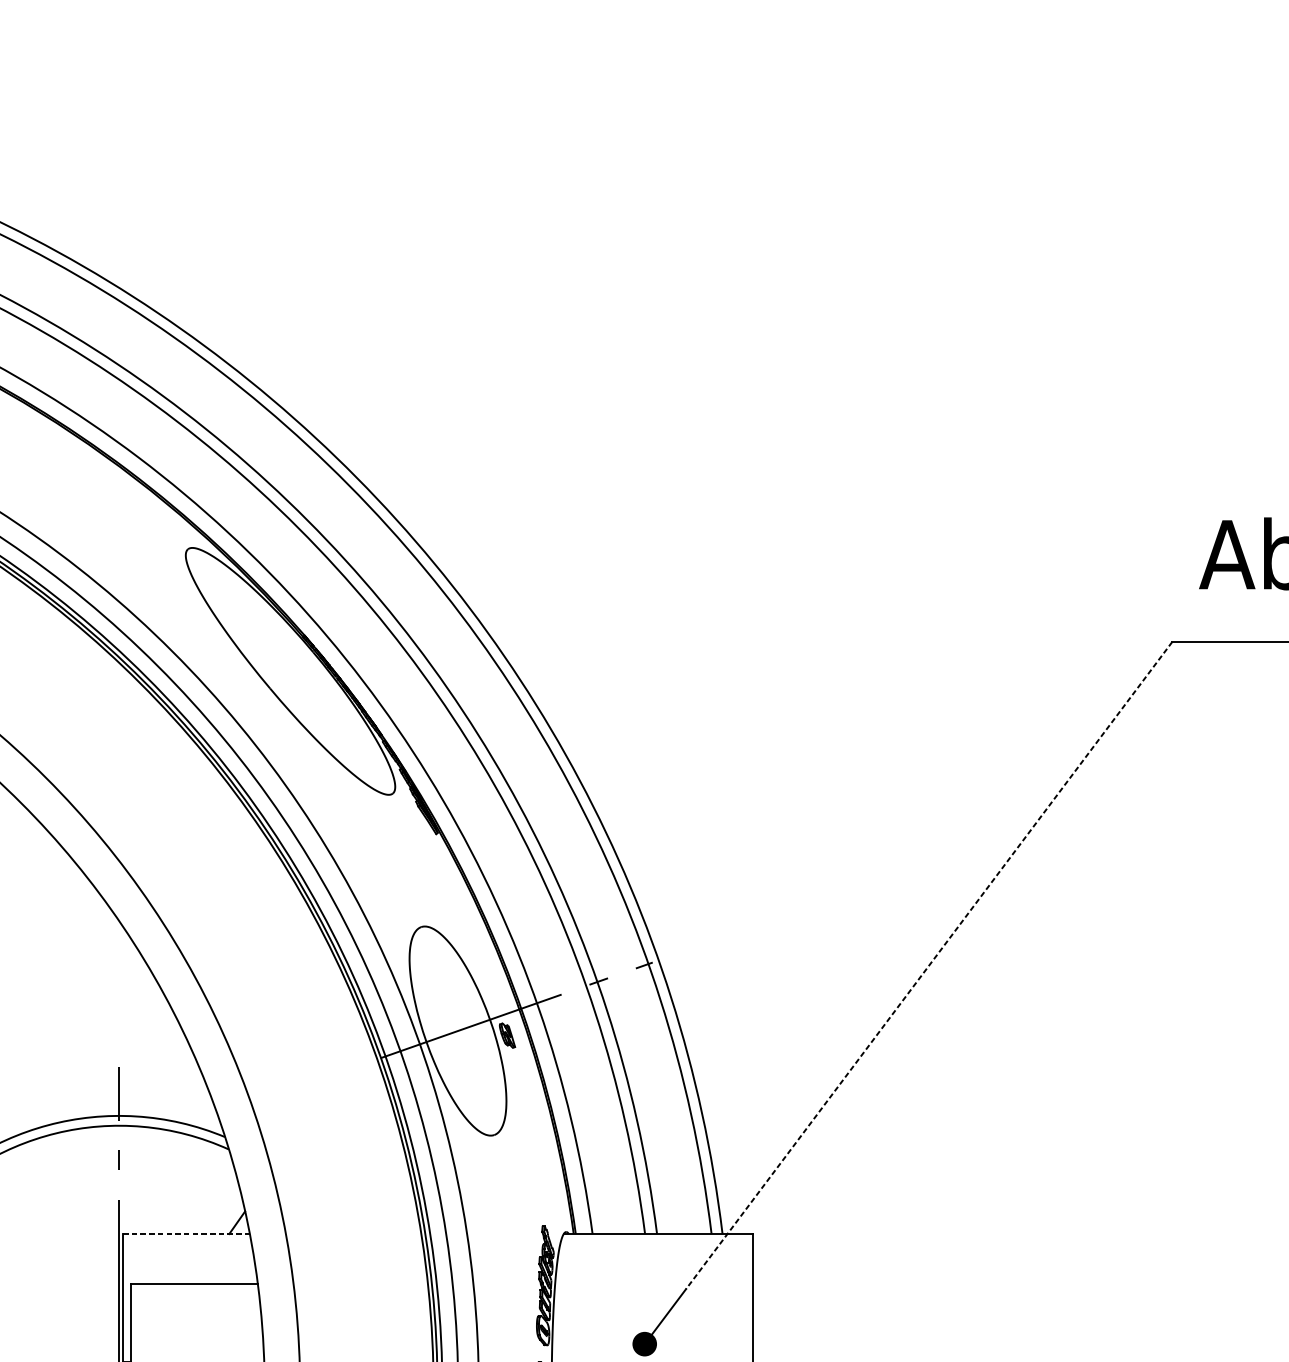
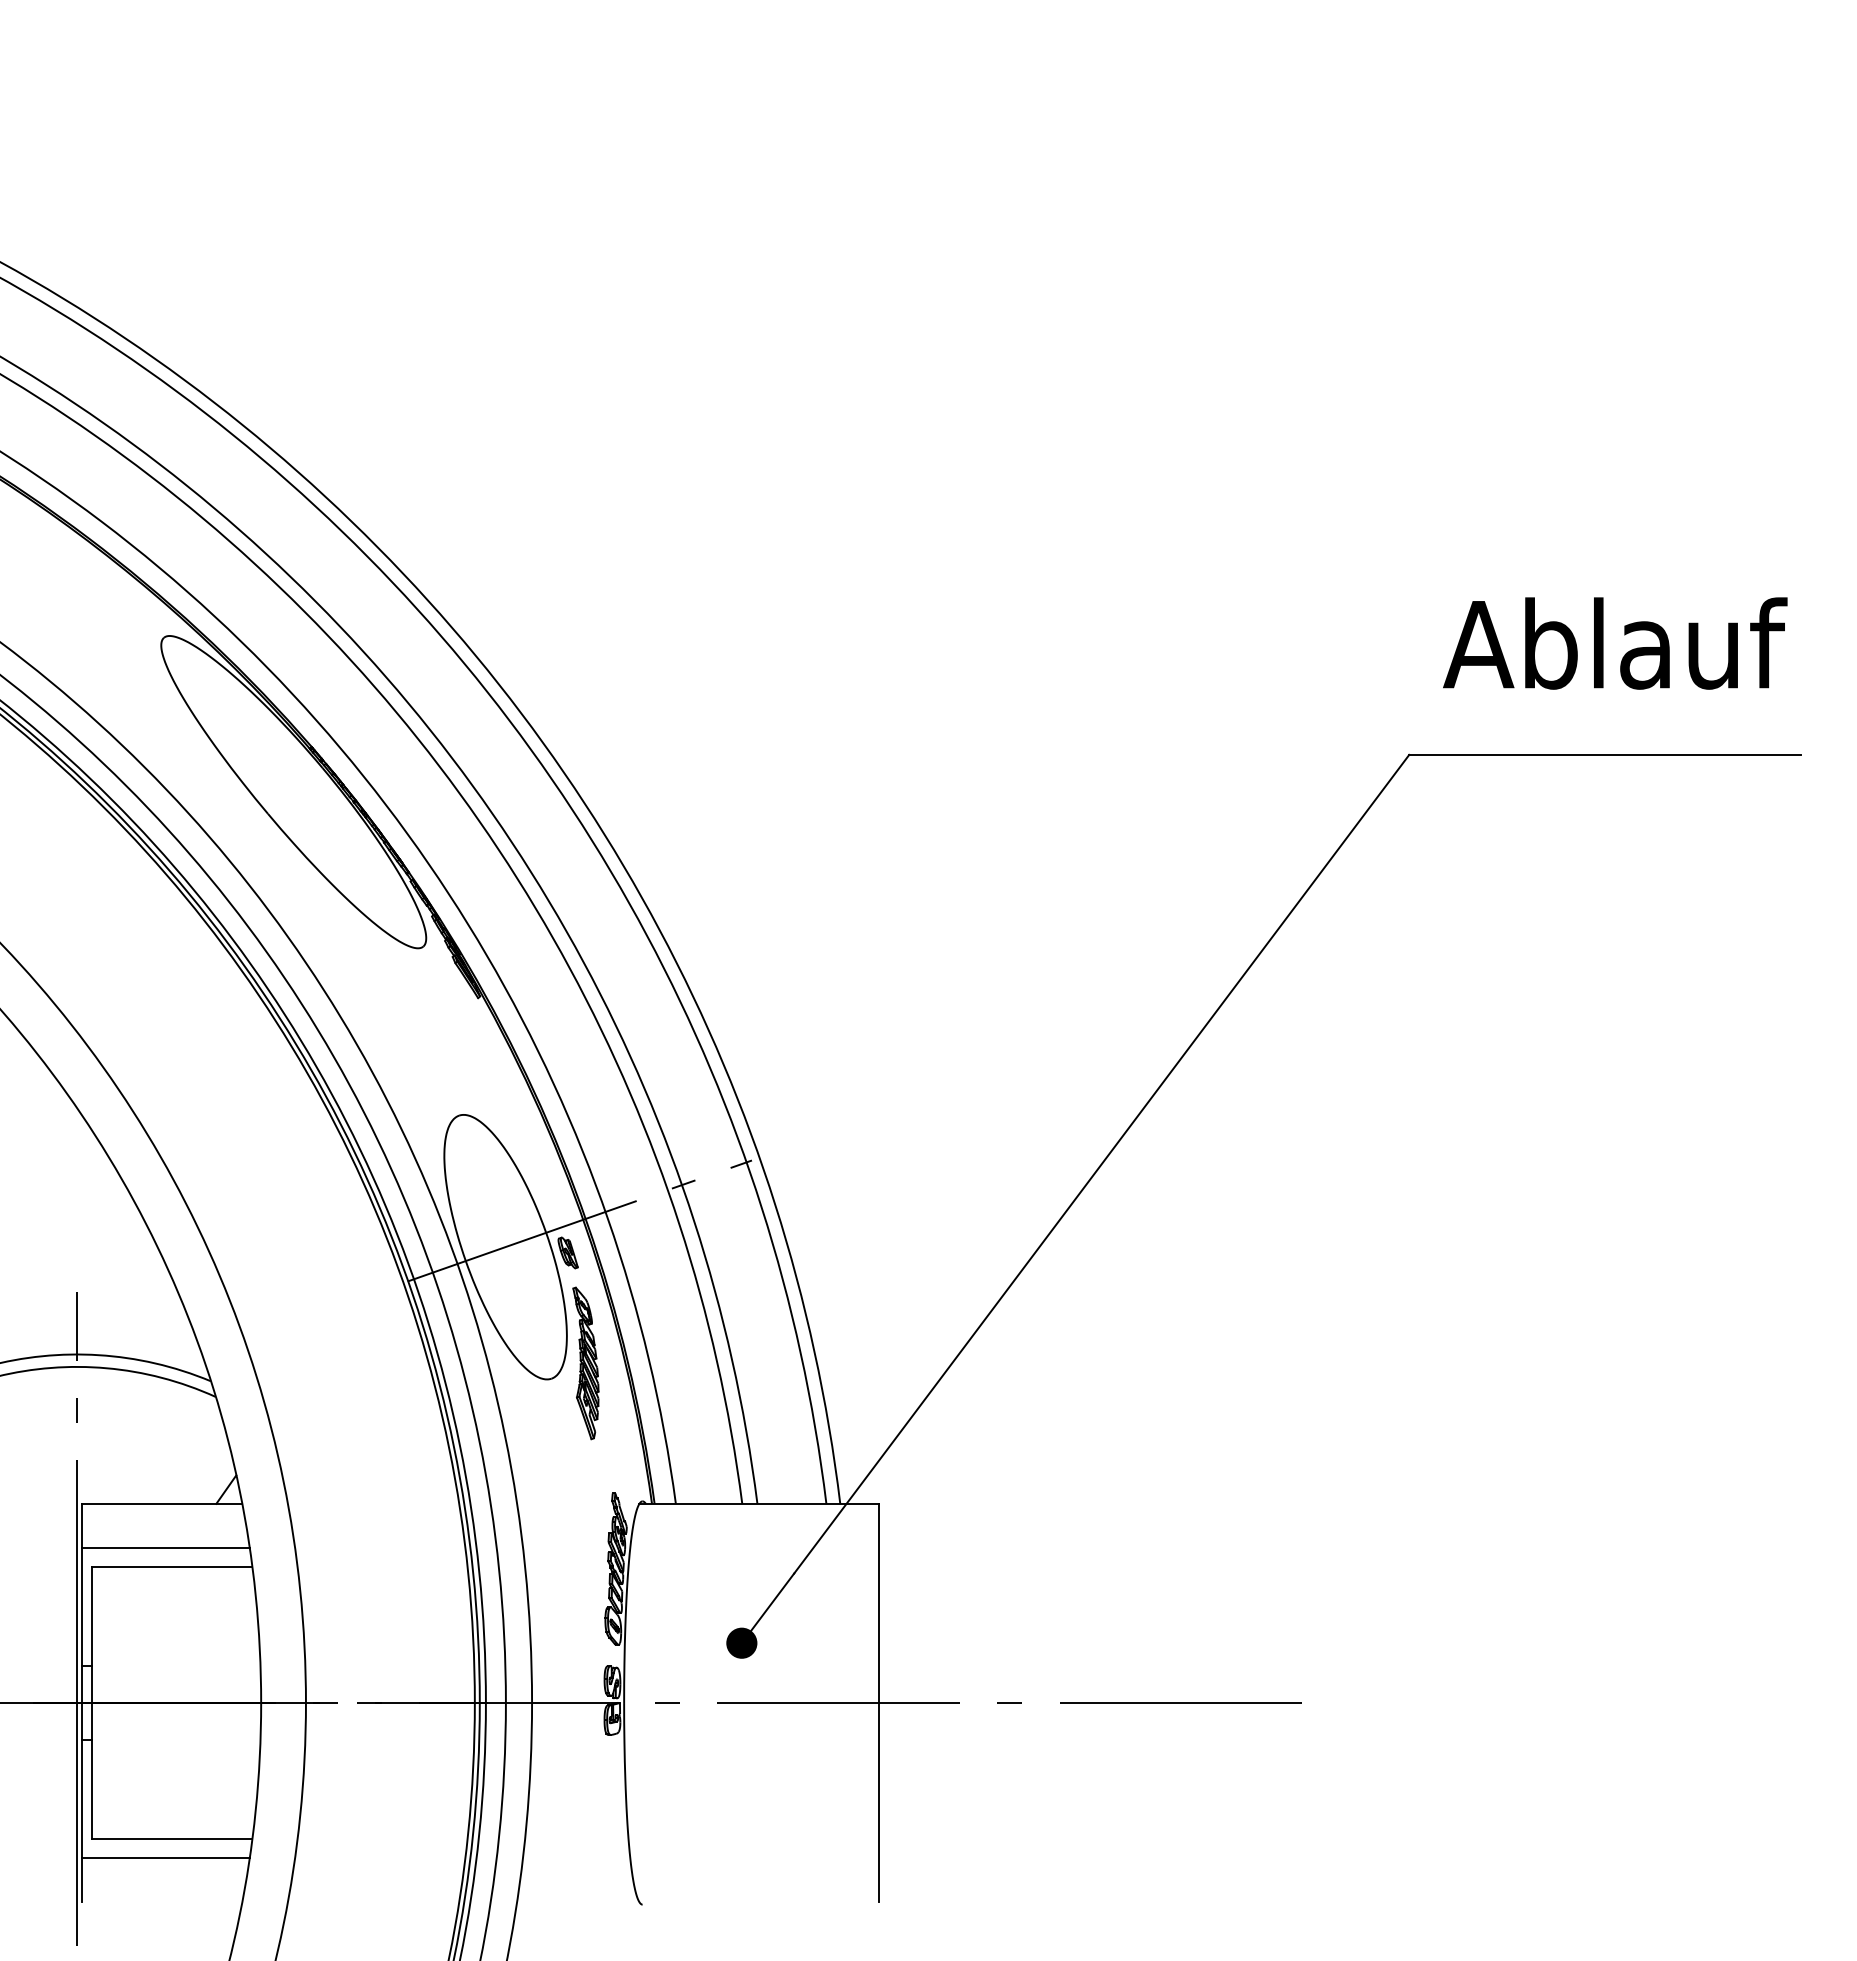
line: (929, 965) -> (1101, 1164), dashed -> solid
part: (521, 1123) -> (585, 1363), added
line: (186, 1233) -> (162, 1503), dashed -> solid
line: (189, 1268) -> (165, 1547), added

